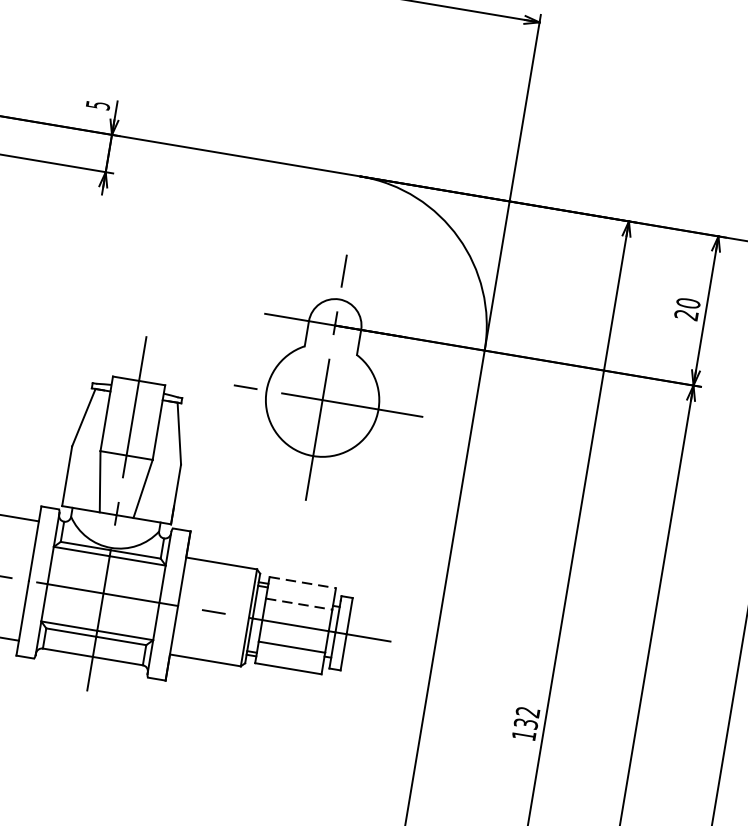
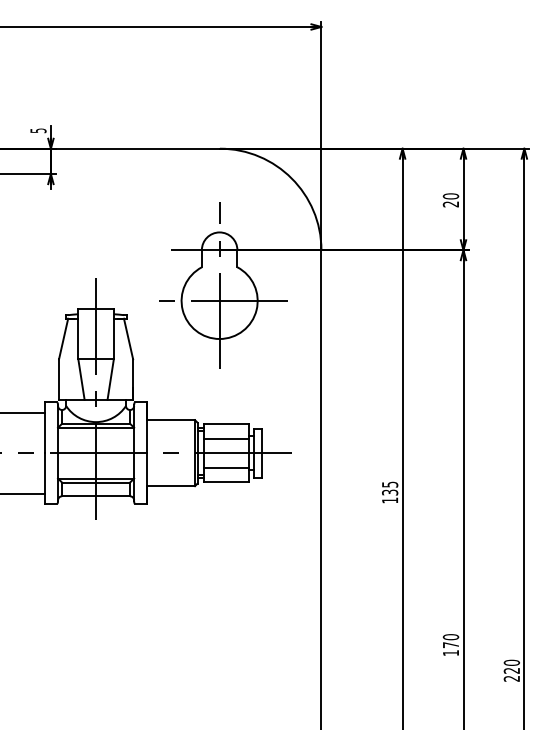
line: (302, 581) -> (226, 423), dashed -> solid
line: (298, 604) -> (226, 438), dashed -> solid
text: (528, 712) -> (390, 484), 132 -> 135

